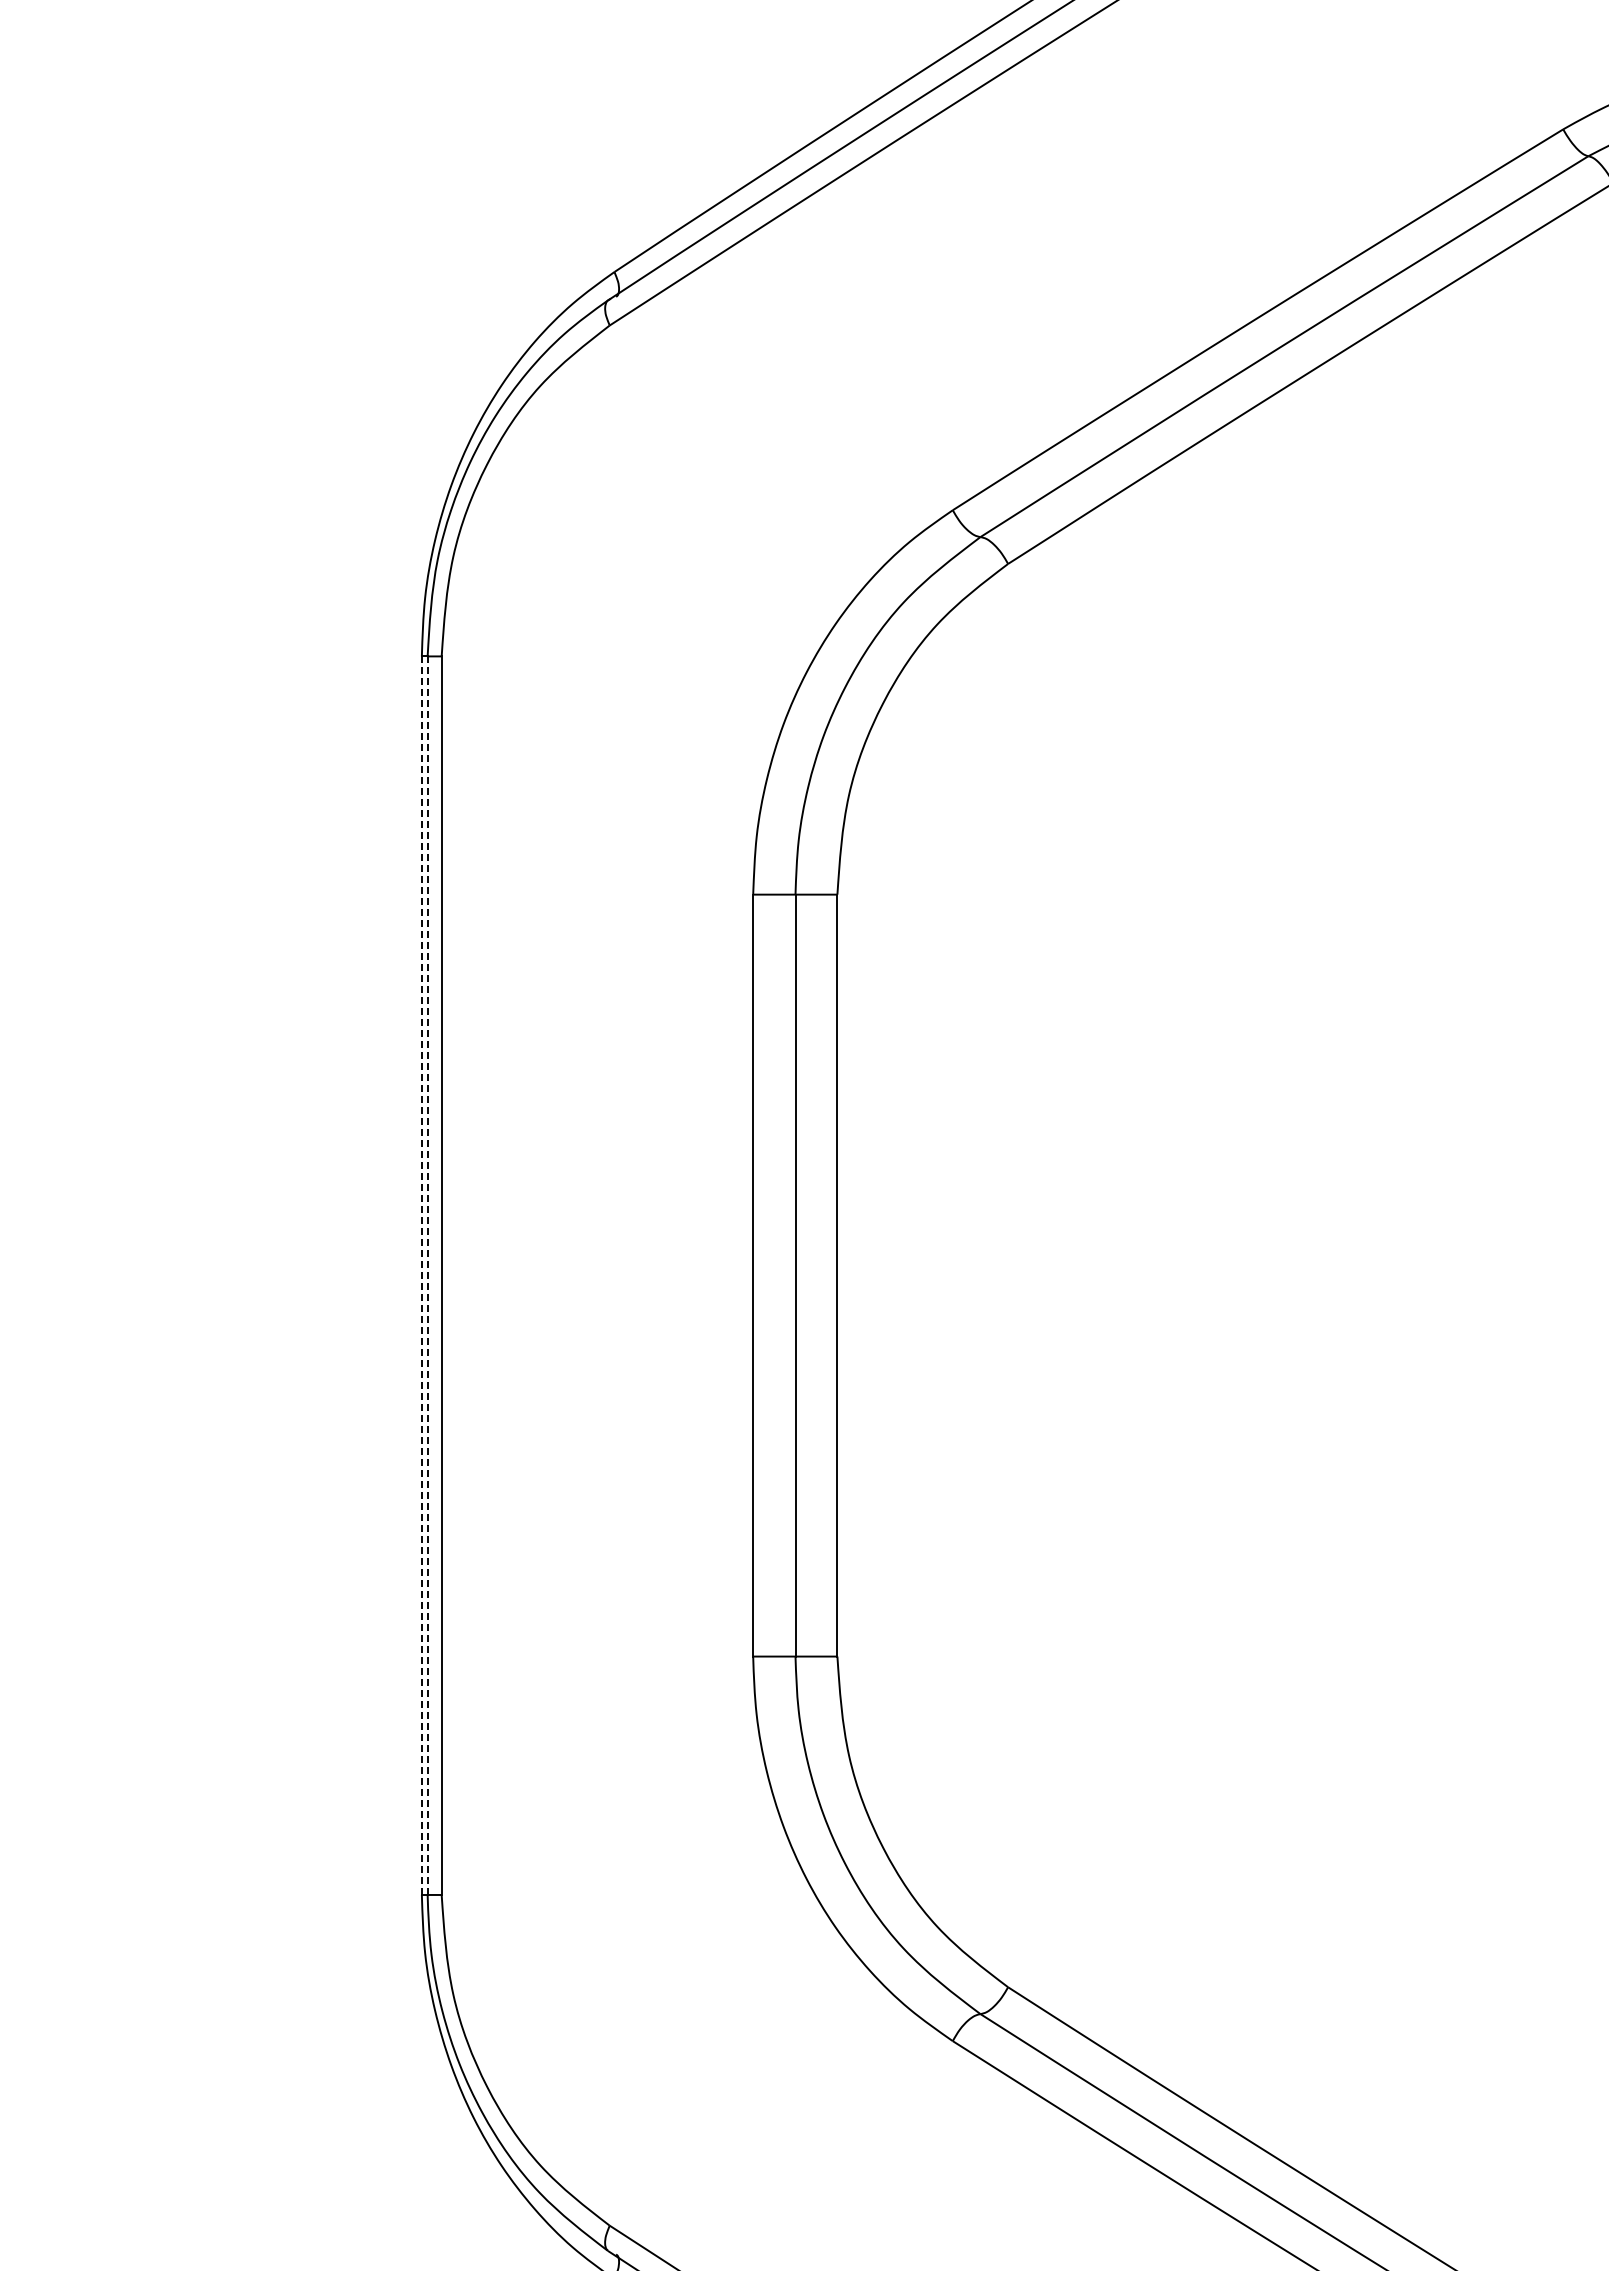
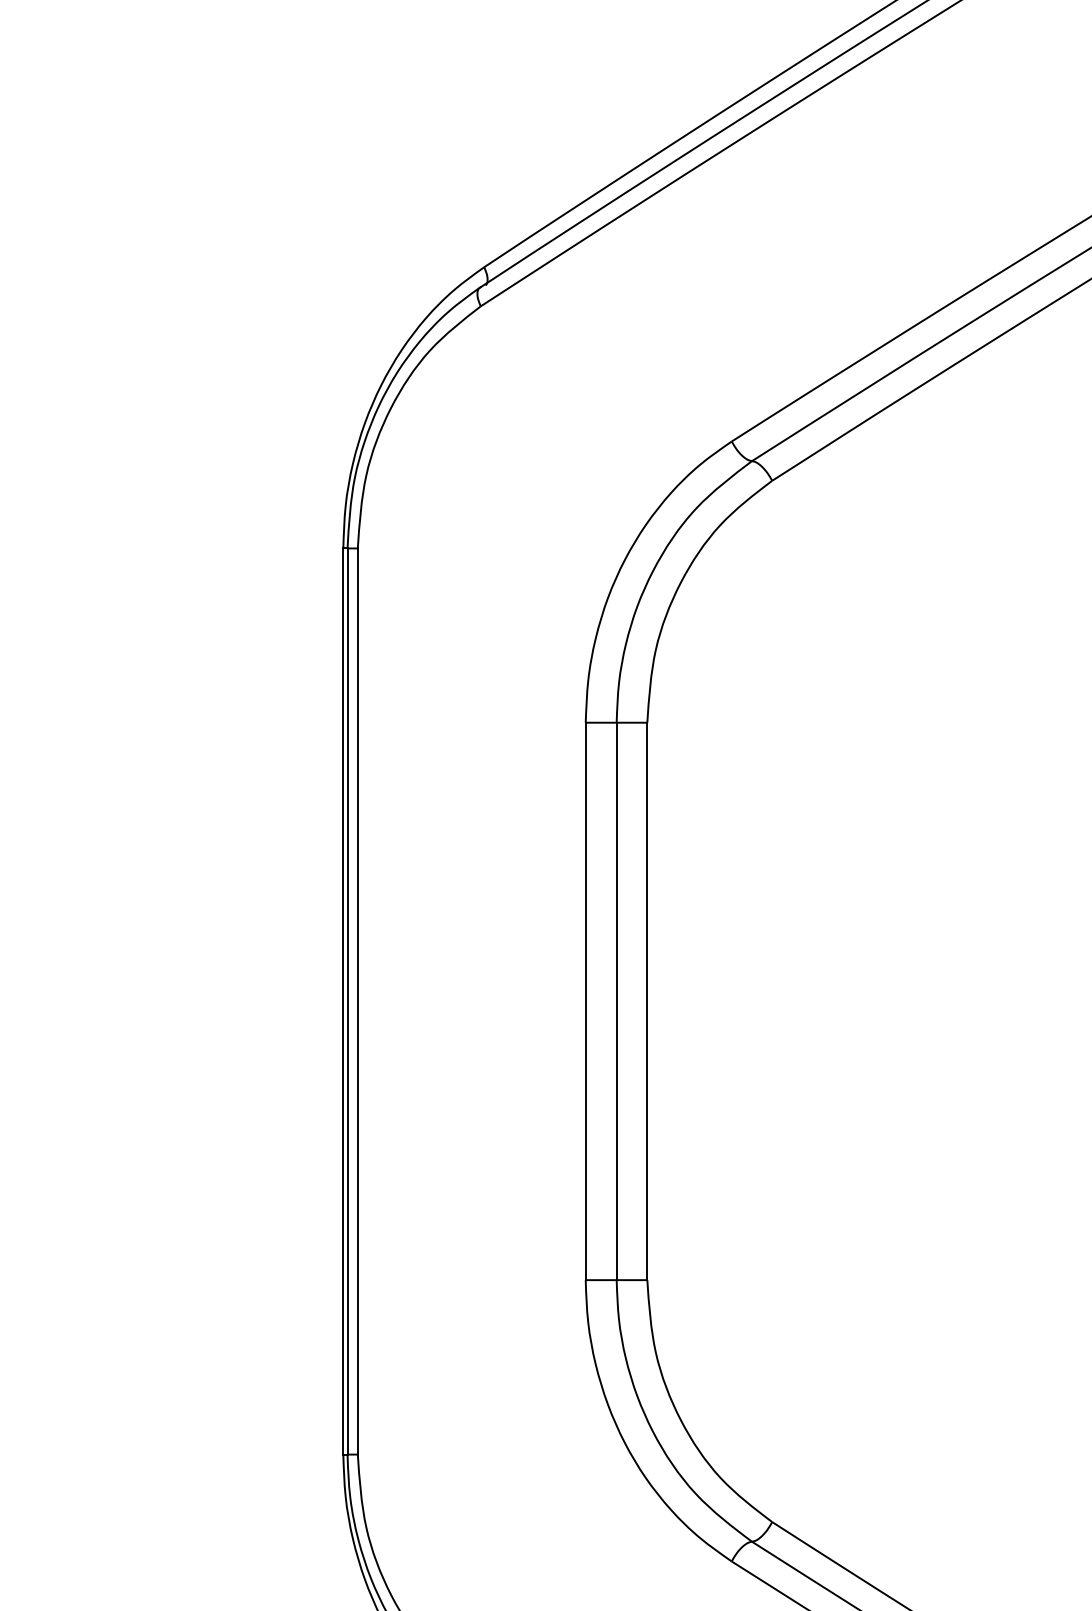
line: (421, 1275) -> (343, 1001), dashed -> solid
line: (427, 1275) -> (347, 1001), dashed -> solid

